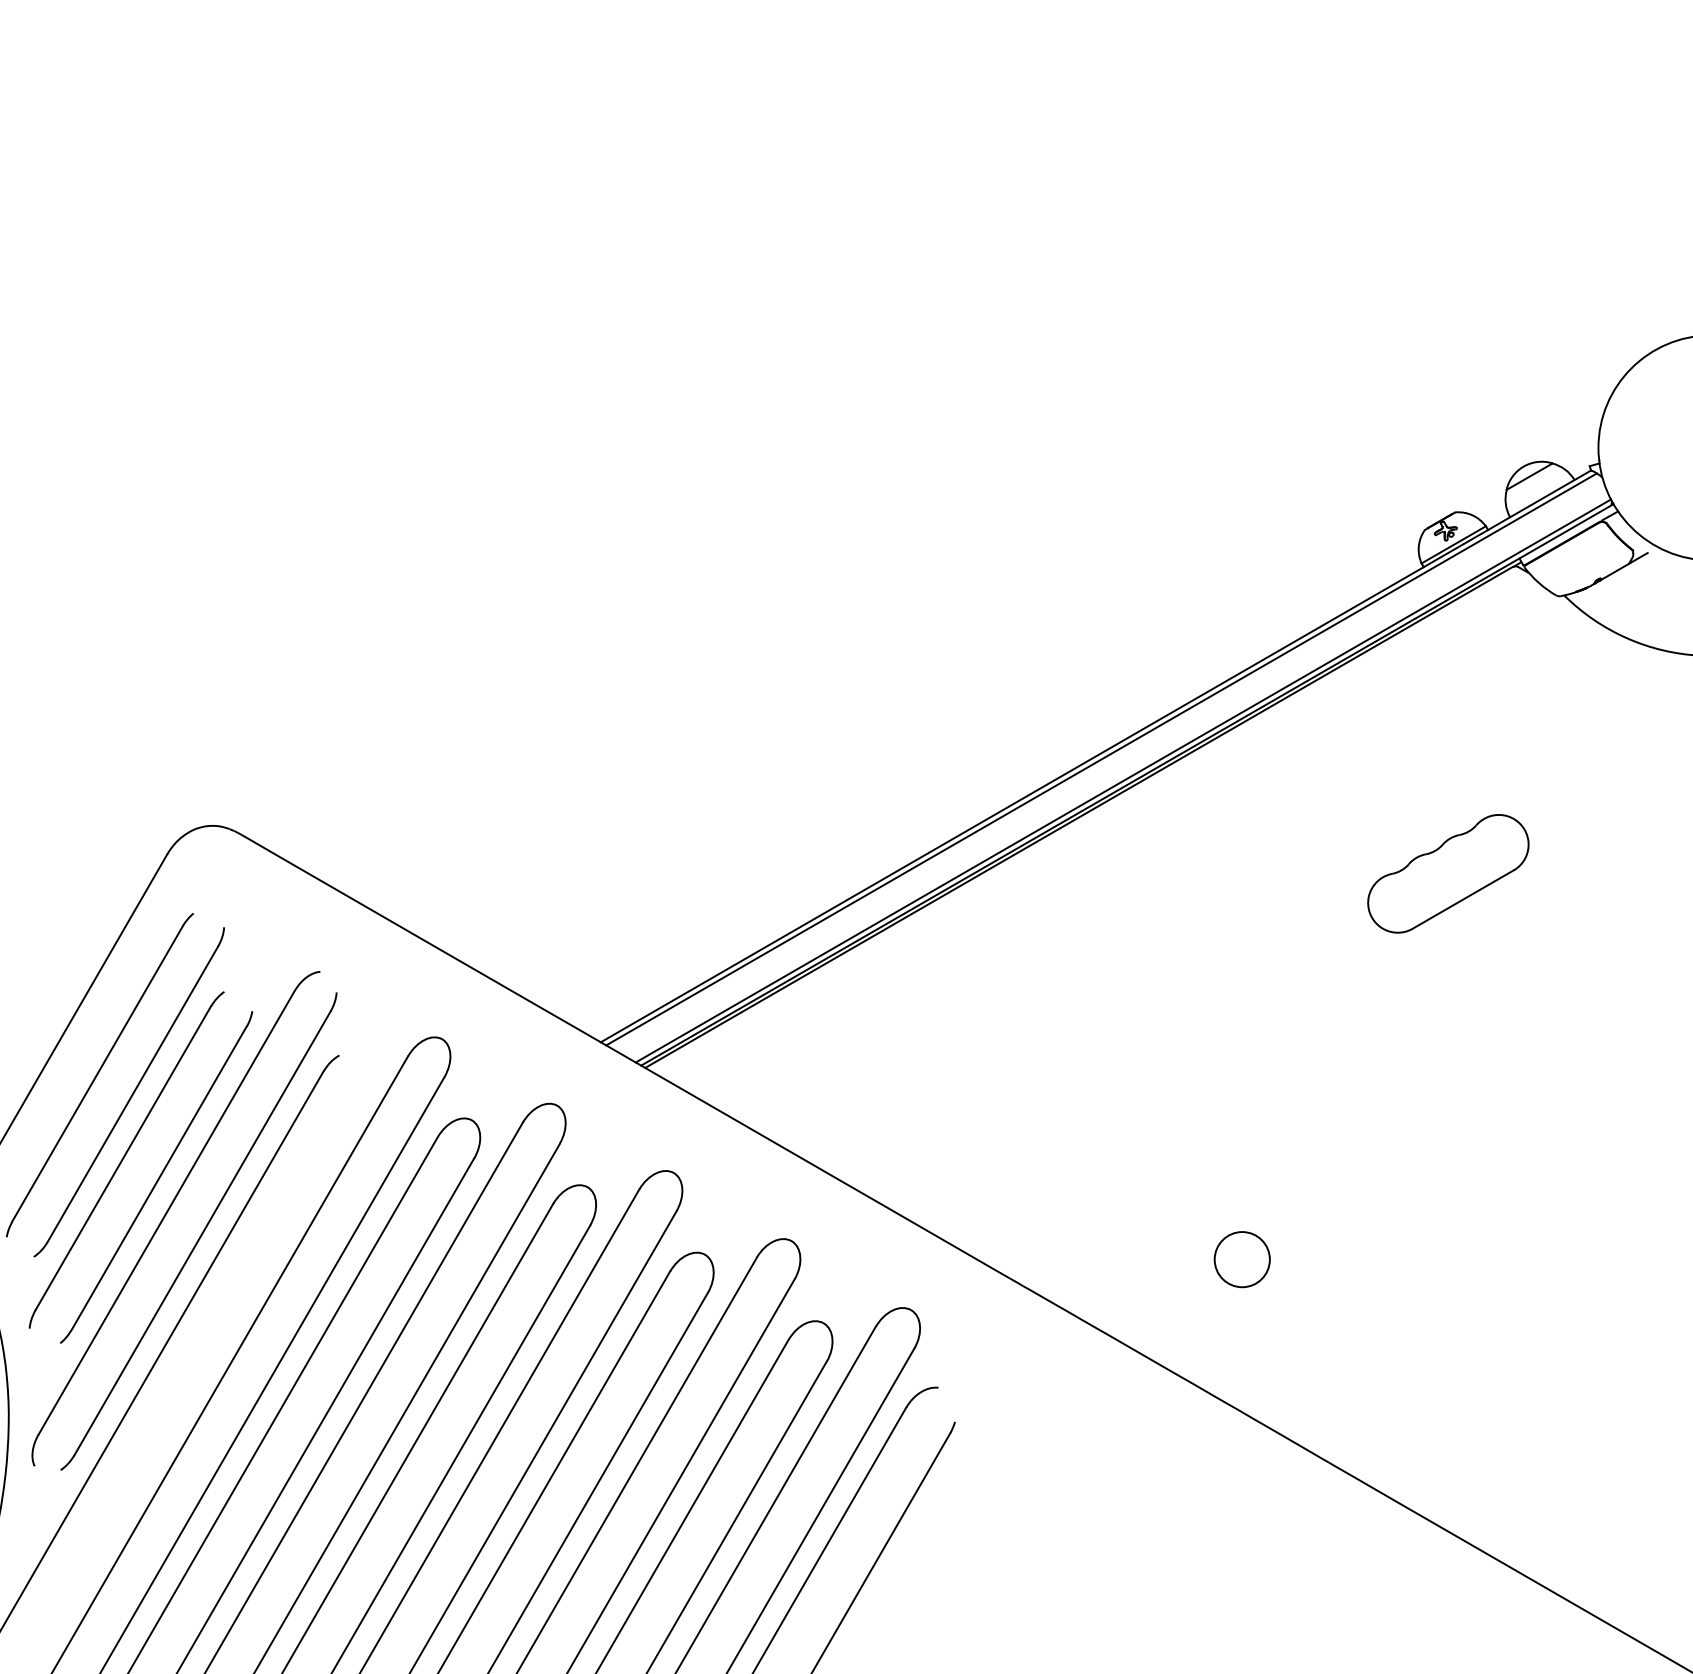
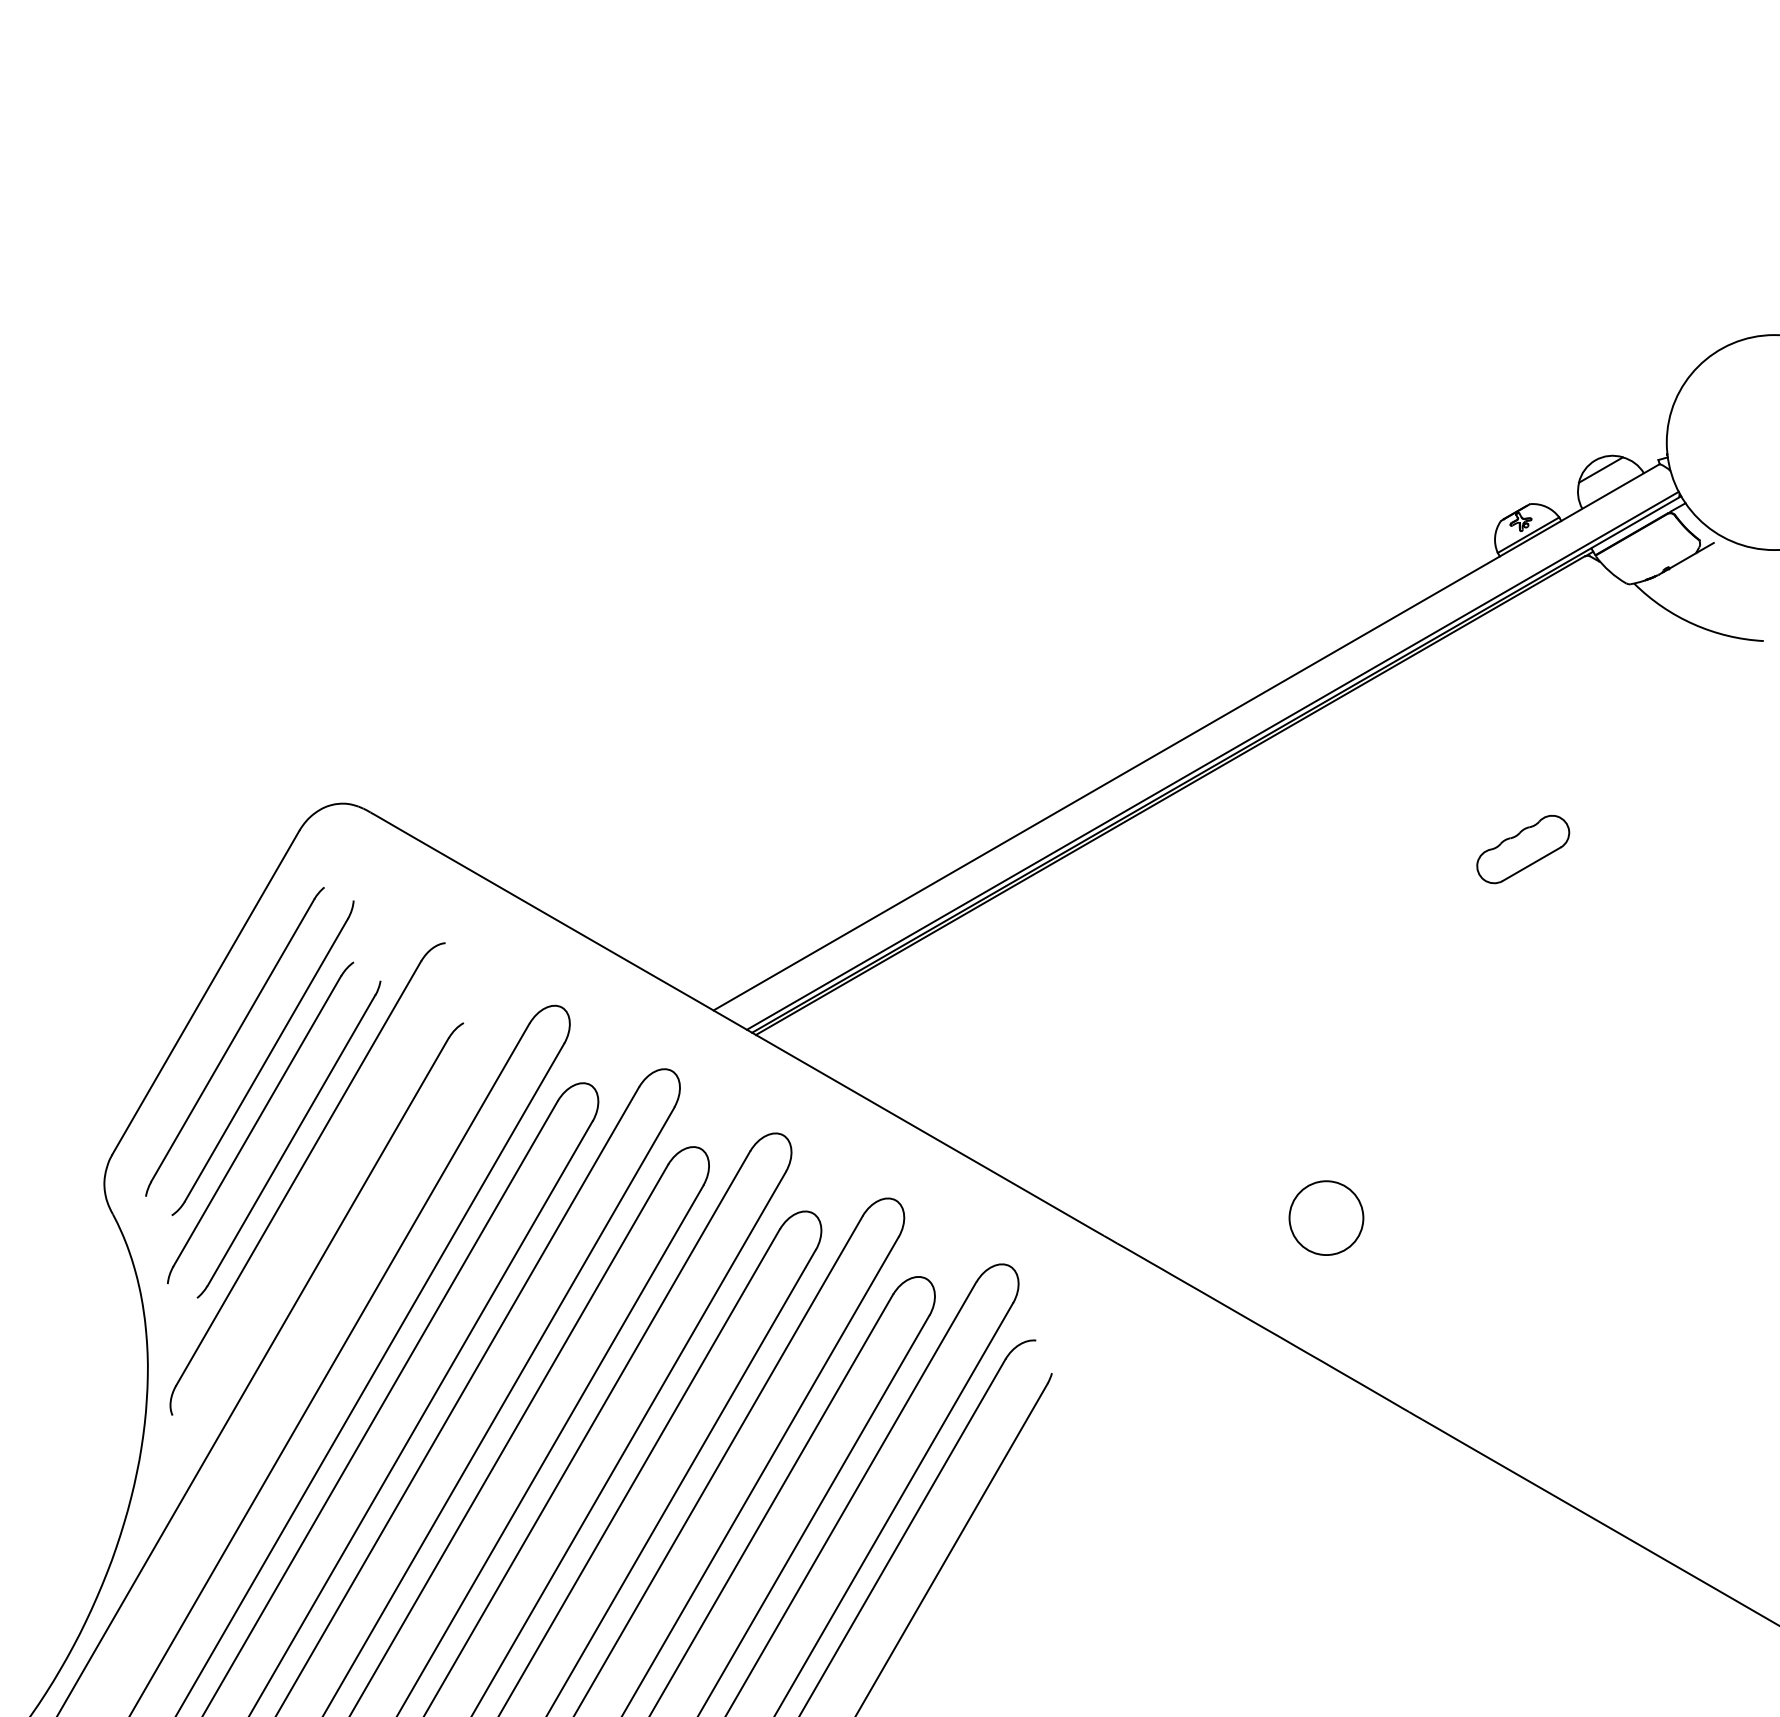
line: (1101, 758) -> (1191, 739), removed
part: (1447, 873) -> (1522, 849), size x0.6
part: (198, 1230) -> (329, 1190), removed
circle: (1242, 1258) -> (1326, 1217), size x1.4

